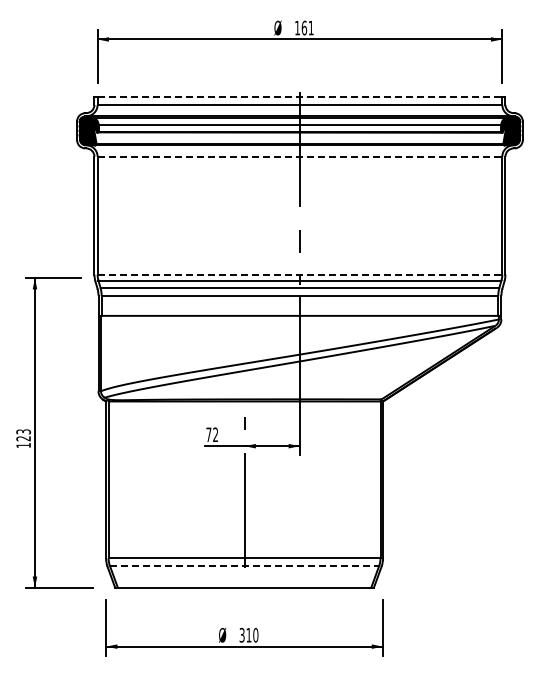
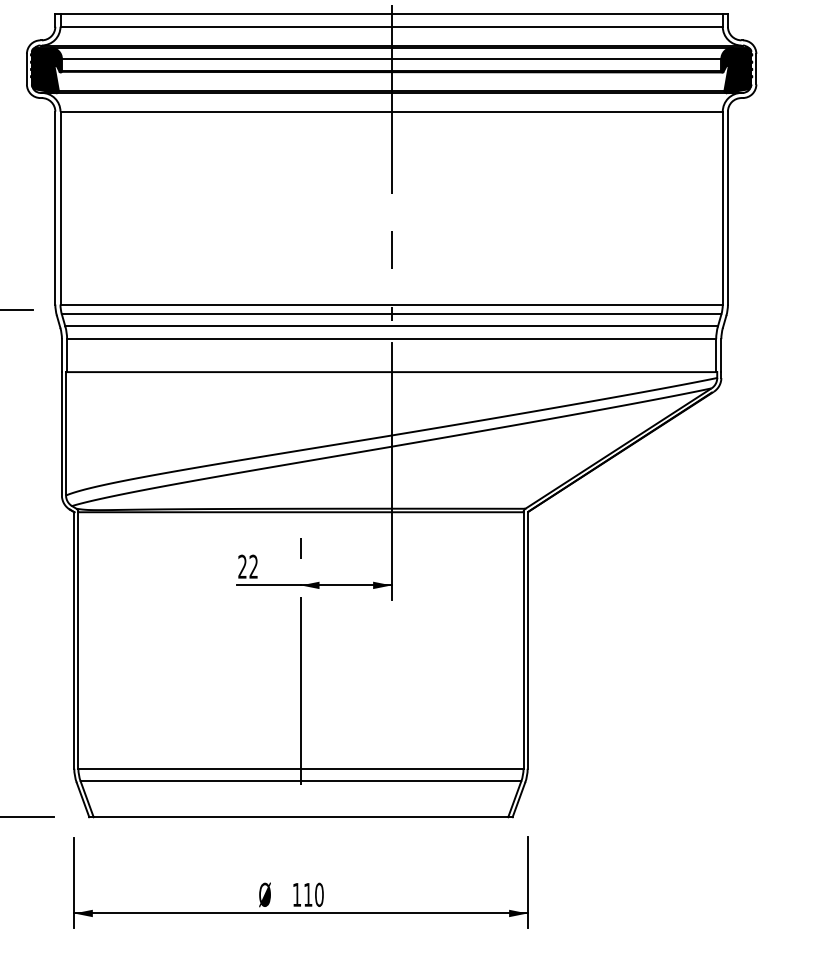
line: (300, 96) -> (392, 13), dashed -> solid
line: (300, 156) -> (392, 111), dashed -> solid
line: (300, 274) -> (392, 304), dashed -> solid
text: (208, 434) -> (241, 566), 72 -> 22
line: (244, 565) -> (300, 780), dashed -> solid
text: (241, 634) -> (295, 893), 310 -> 110

